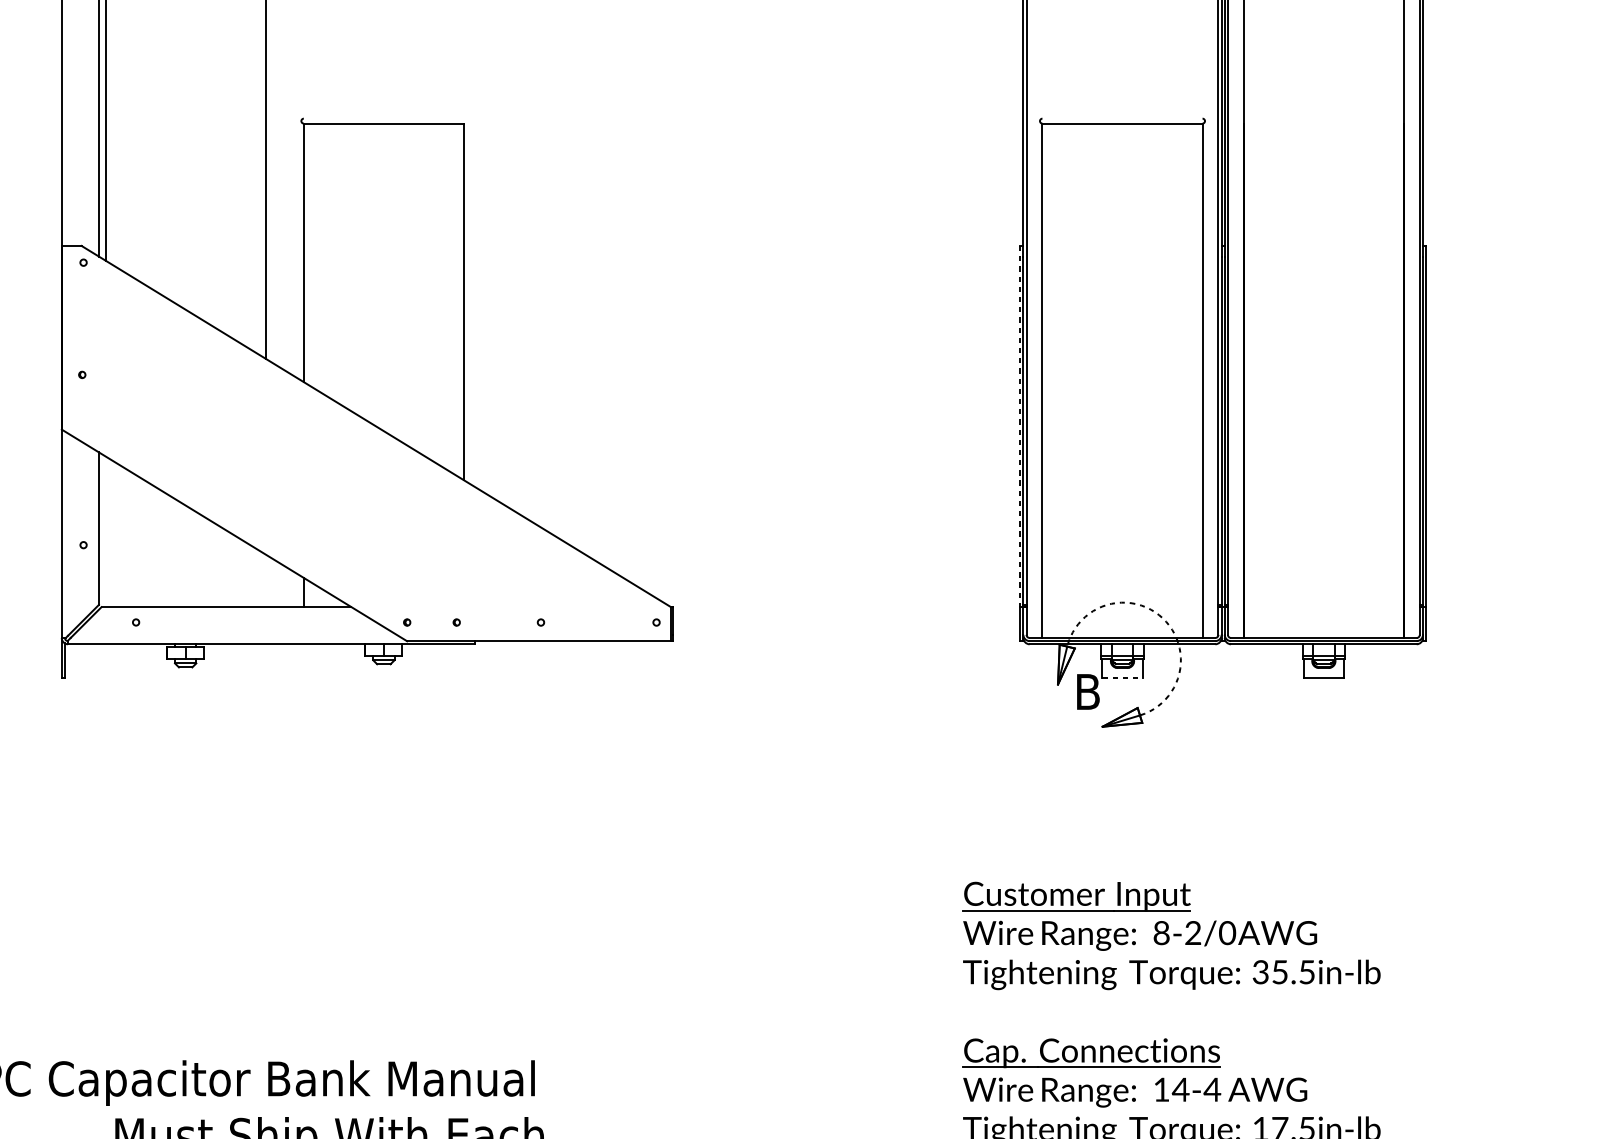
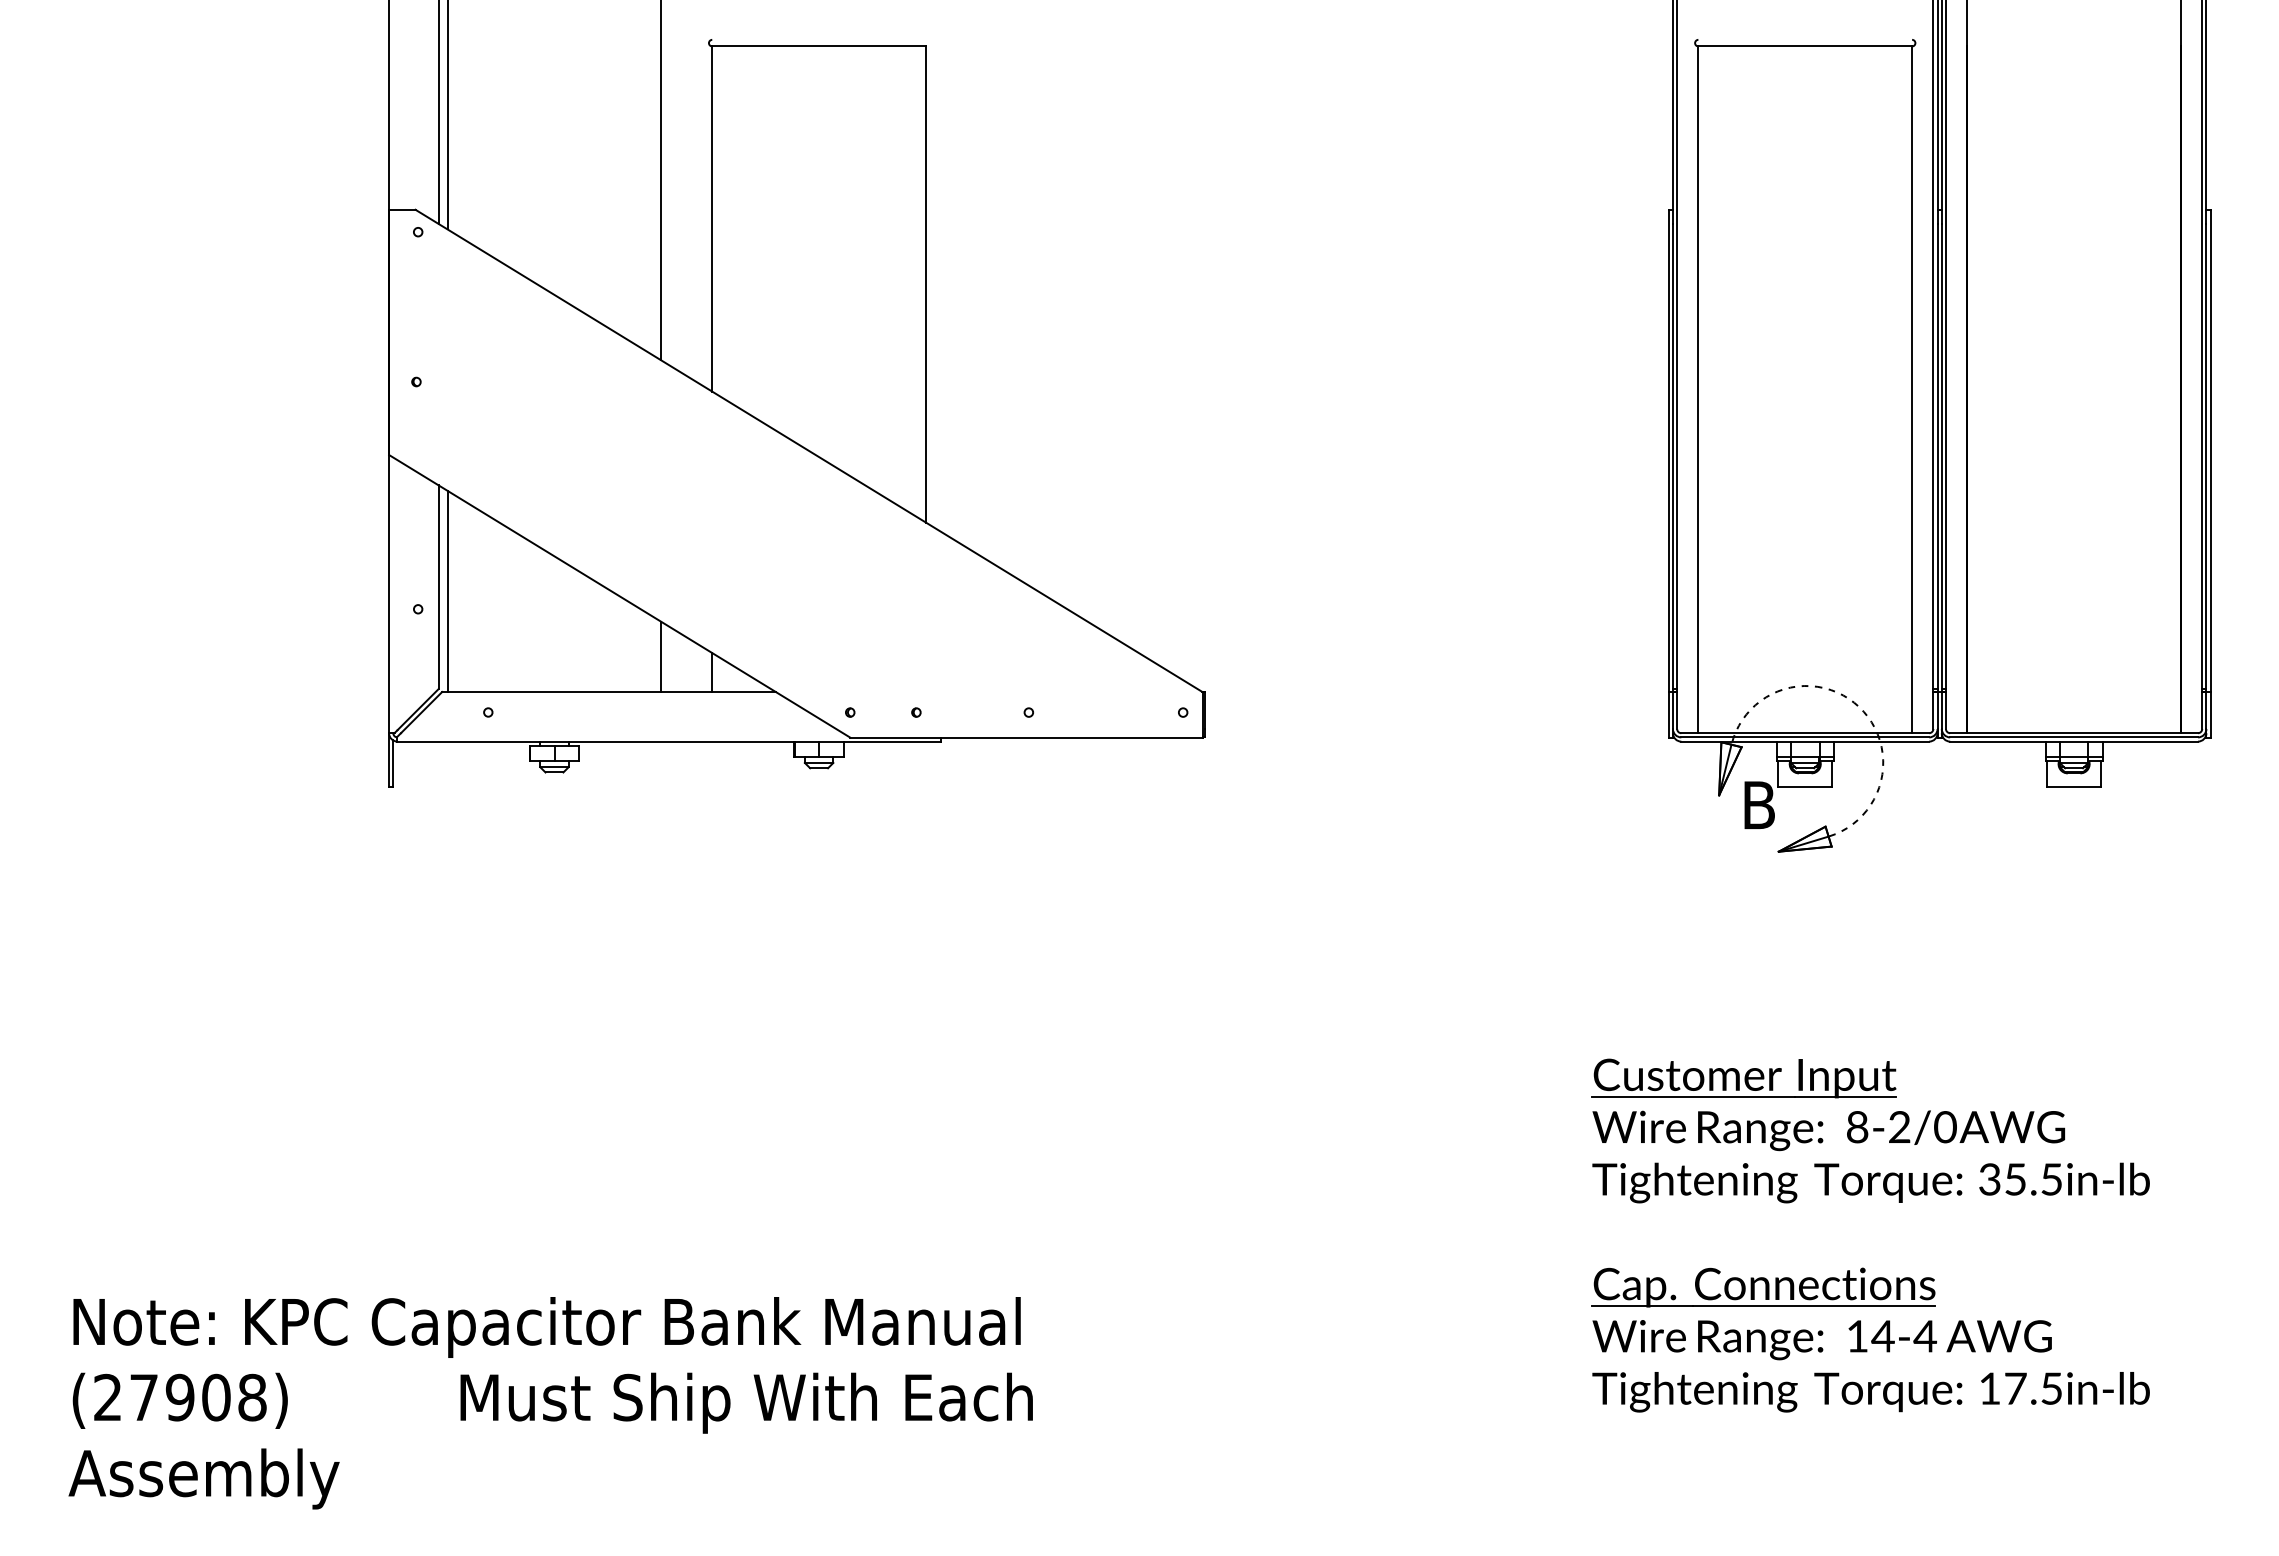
line: (1020, 426) -> (1668, 451), dashed -> solid
line: (105, 531) -> (447, 590), added
line: (265, 580) -> (661, 656), added
line: (1122, 678) -> (1805, 787), dashed -> solid

